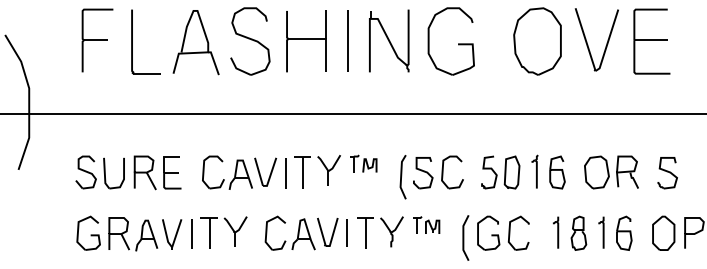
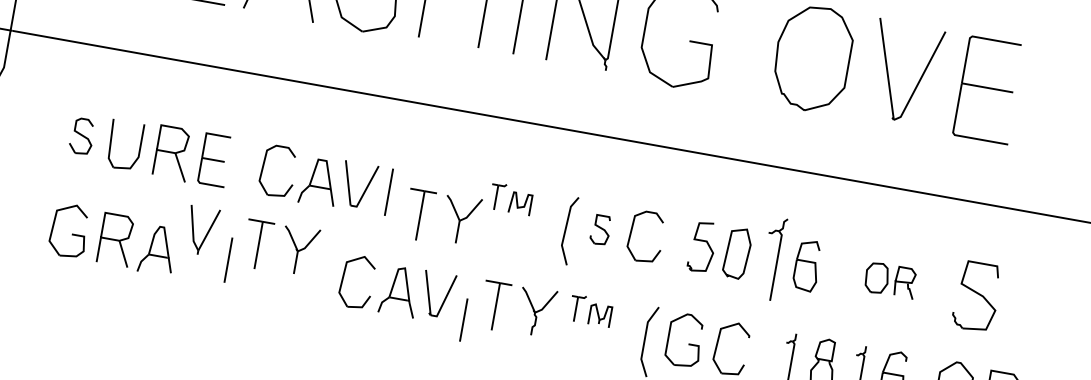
part: (324, 167) -> (454, 213), moved
part: (534, 171) -> (772, 257), size x1.6
part: (85, 172) -> (81, 136), size x0.7
part: (611, 172) -> (890, 280), size x0.6
part: (423, 173) -> (600, 230), size x0.6
part: (667, 173) -> (976, 297), size x1.4
part: (229, 226) -> (291, 240), moved
line: (346, 232) -> (462, 318), moved
part: (172, 234) -> (202, 230), moved

